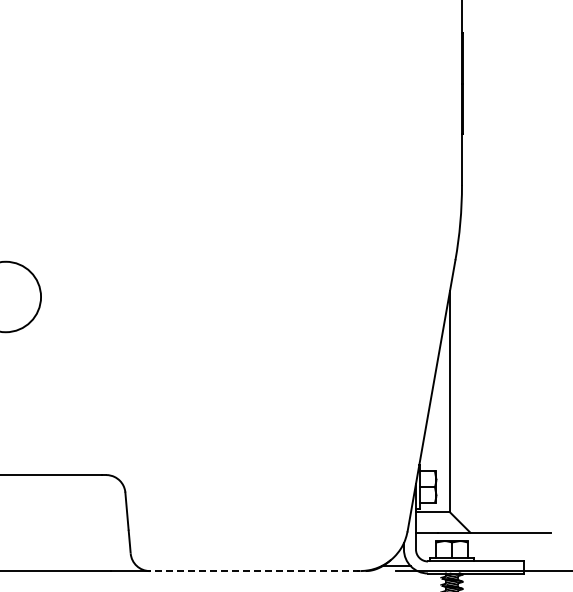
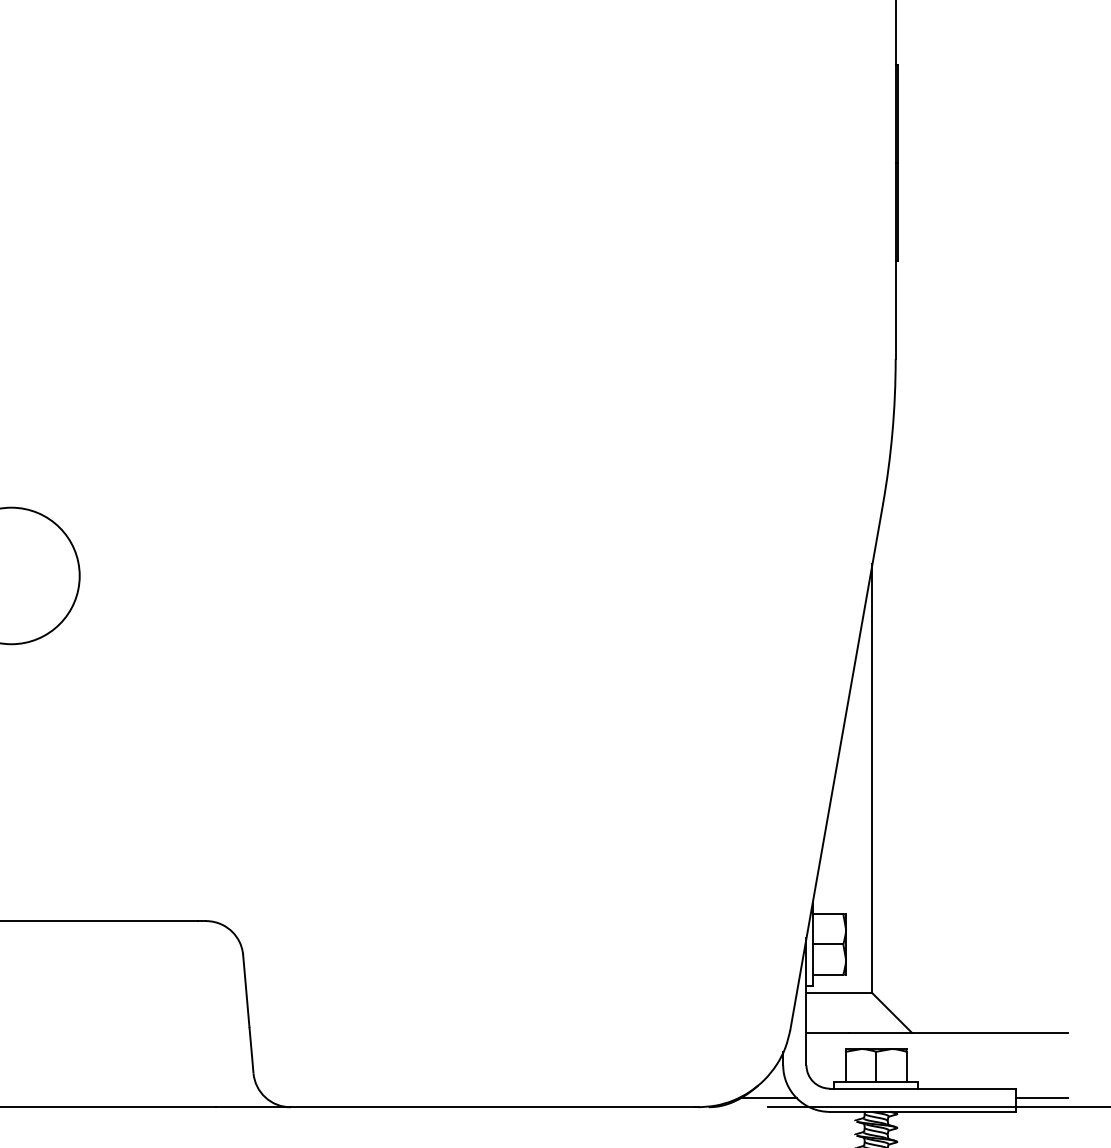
line: (537, 566) -> (1042, 1098), added
line: (254, 571) -> (493, 1108), dashed -> solid

